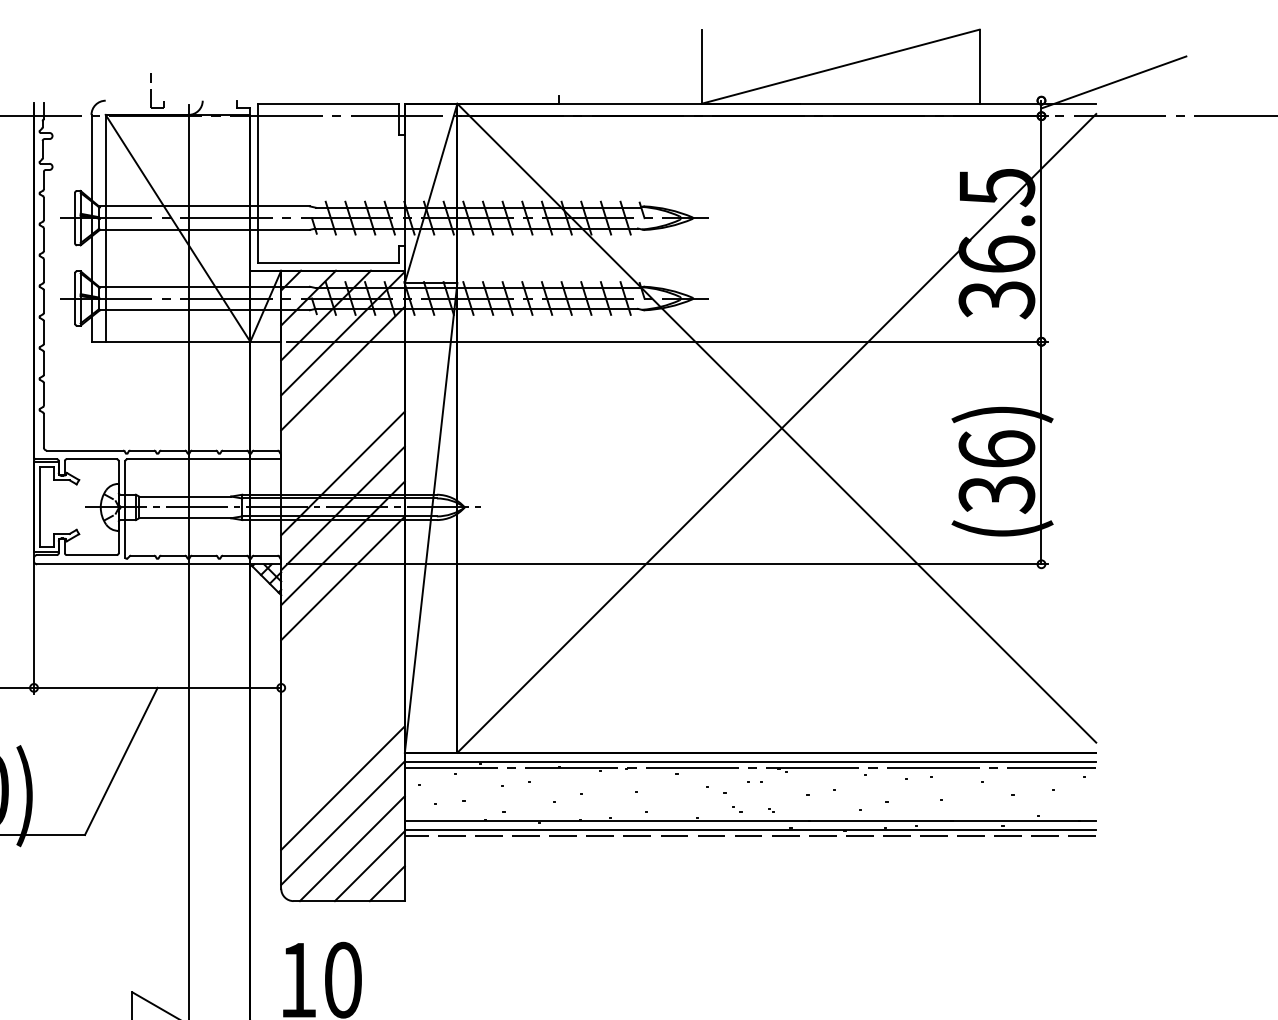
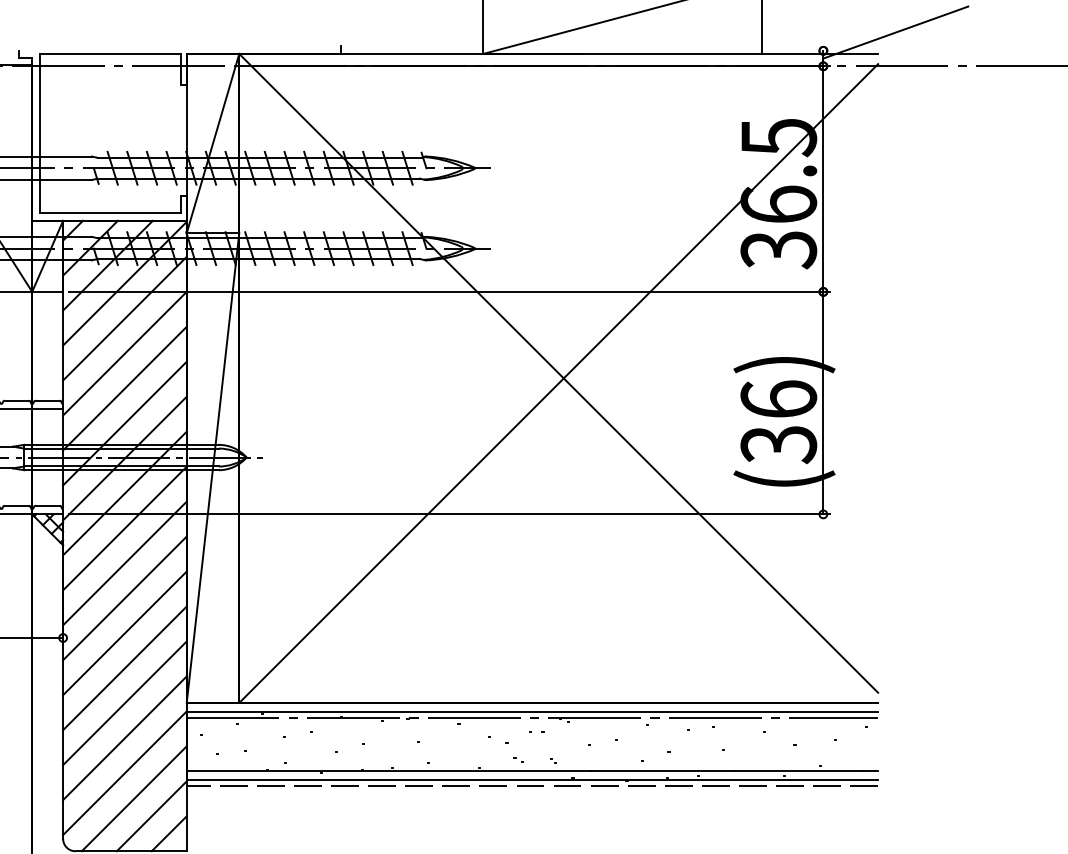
line: (342, 403) -> (124, 353), added
line: (342, 438) -> (124, 388), added
line: (342, 613) -> (124, 563), added
line: (342, 648) -> (124, 598), added
line: (342, 683) -> (124, 633), added
line: (342, 718) -> (124, 668), added
line: (342, 752) -> (124, 702), added

